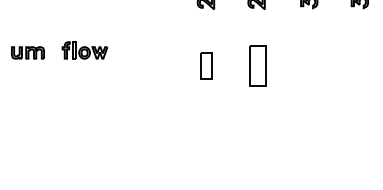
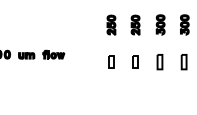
part: (256, 64) -> (135, 61), size x0.62
part: (306, 66) -> (159, 62), added
part: (357, 66) -> (183, 62), added

